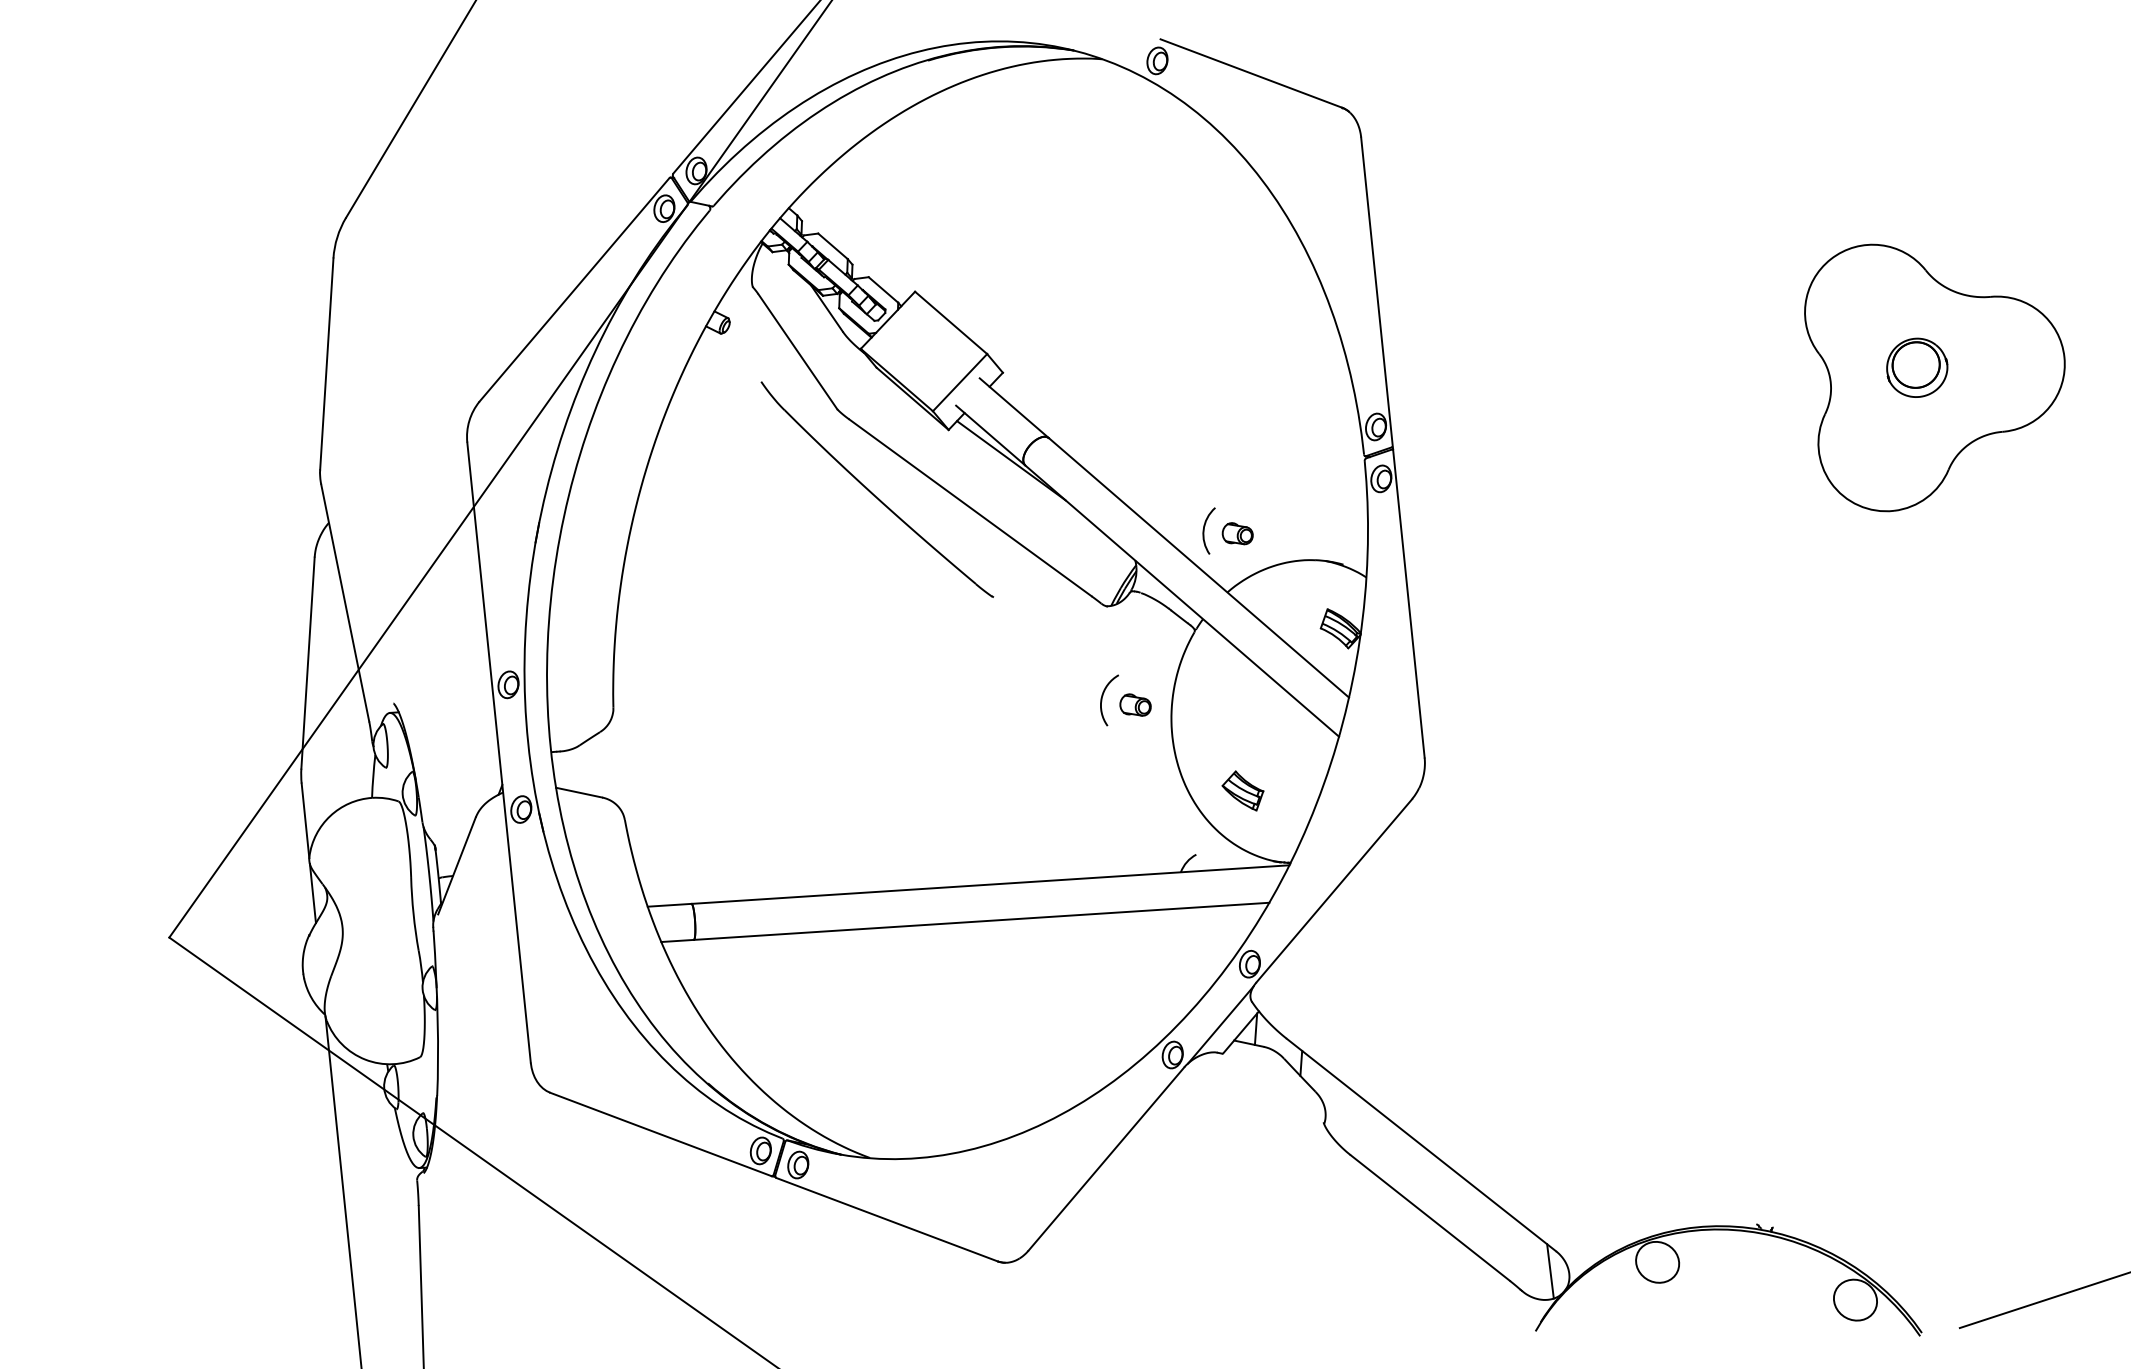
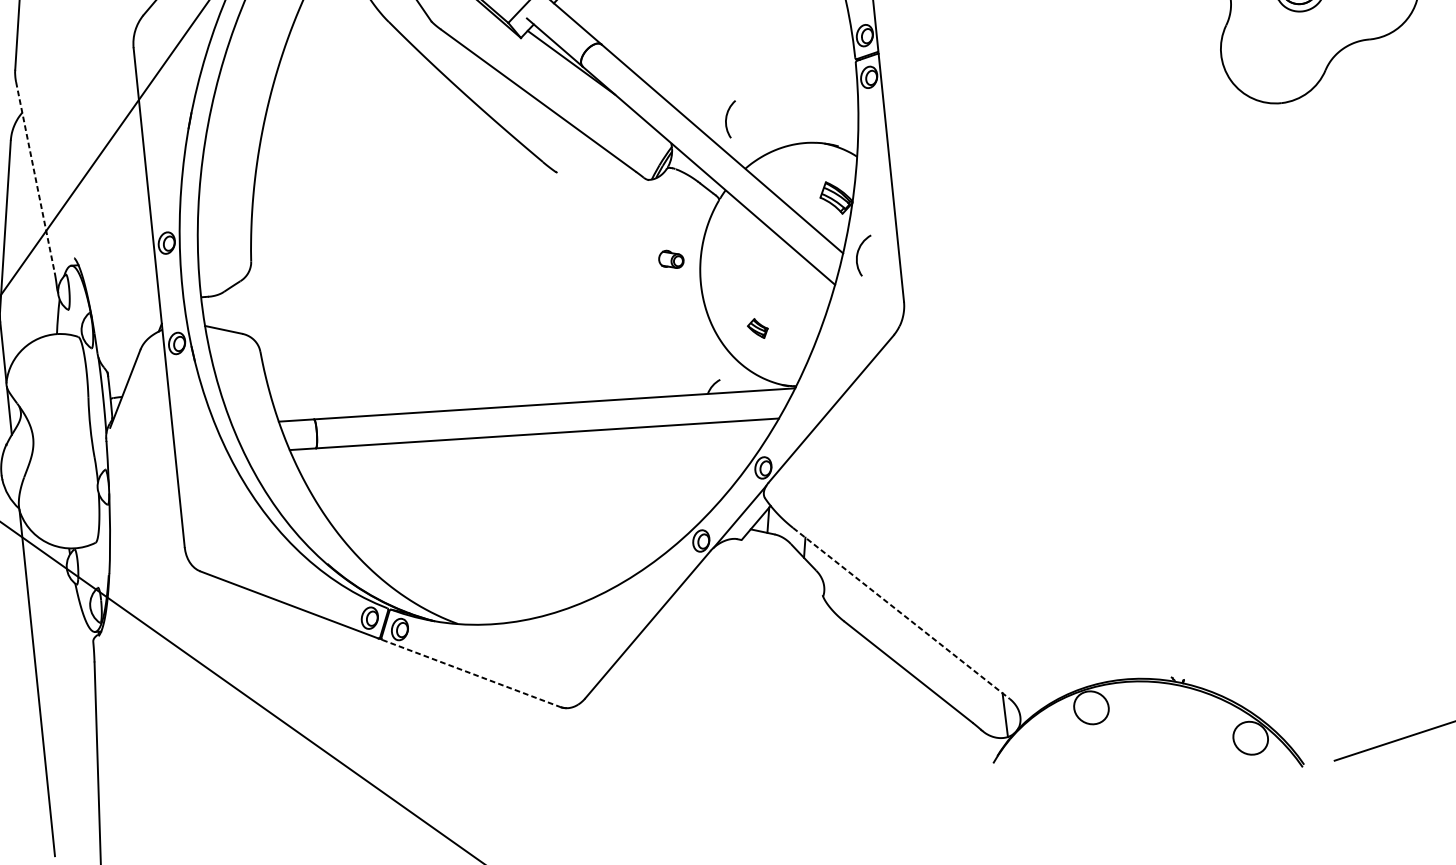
part: (1237, 533) -> (753, 121), removed
line: (345, 603) -> (35, 177), solid -> dashed
arc: (1102, 700) -> (858, 255), moved
part: (1242, 790) -> (757, 328), size x0.6
line: (1421, 1145) -> (901, 613), solid -> dashed
line: (887, 1219) -> (471, 673), solid -> dashed

